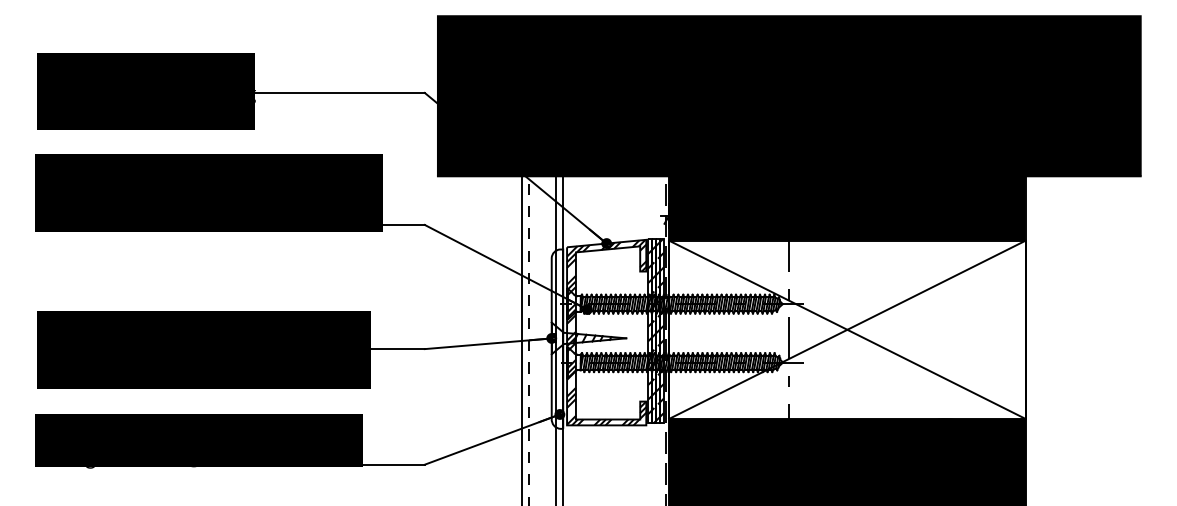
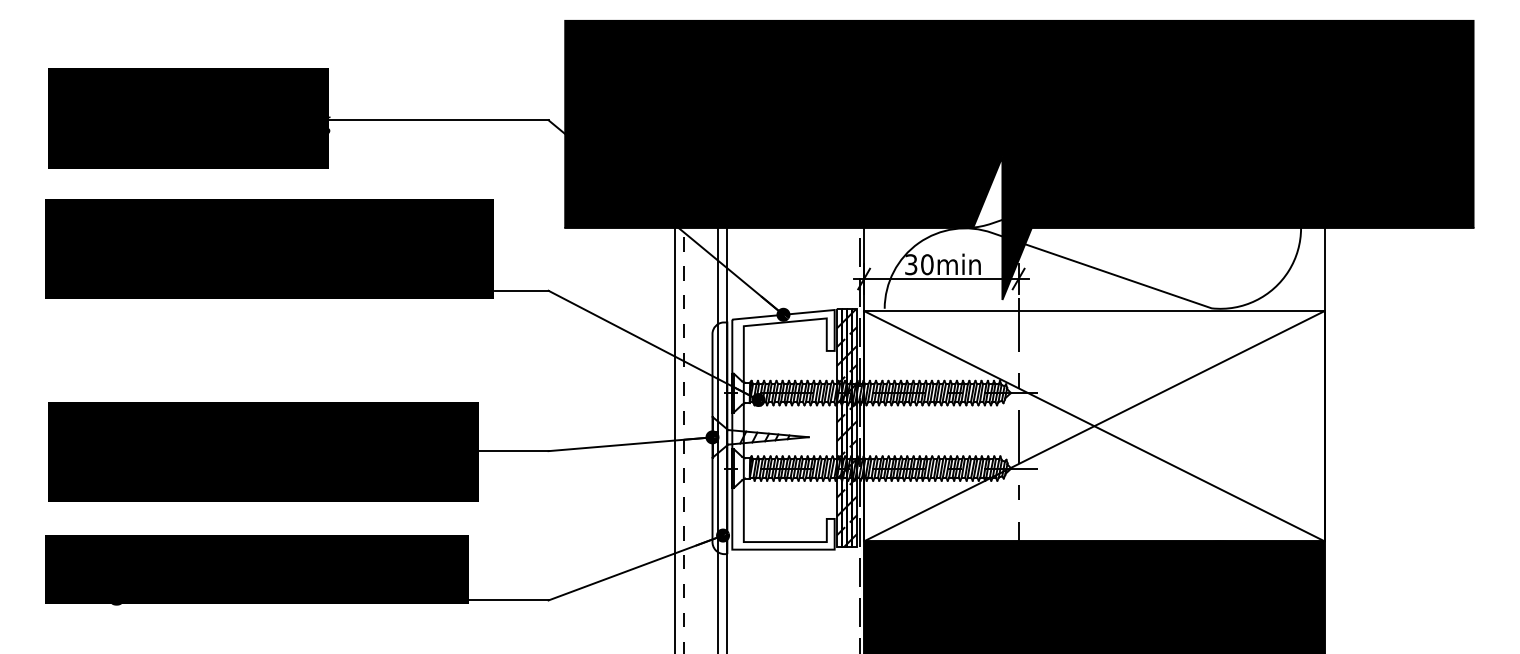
fill: (847, 180) -> (1094, 233), removed
hatch: (606, 332) -> (783, 429), removed

